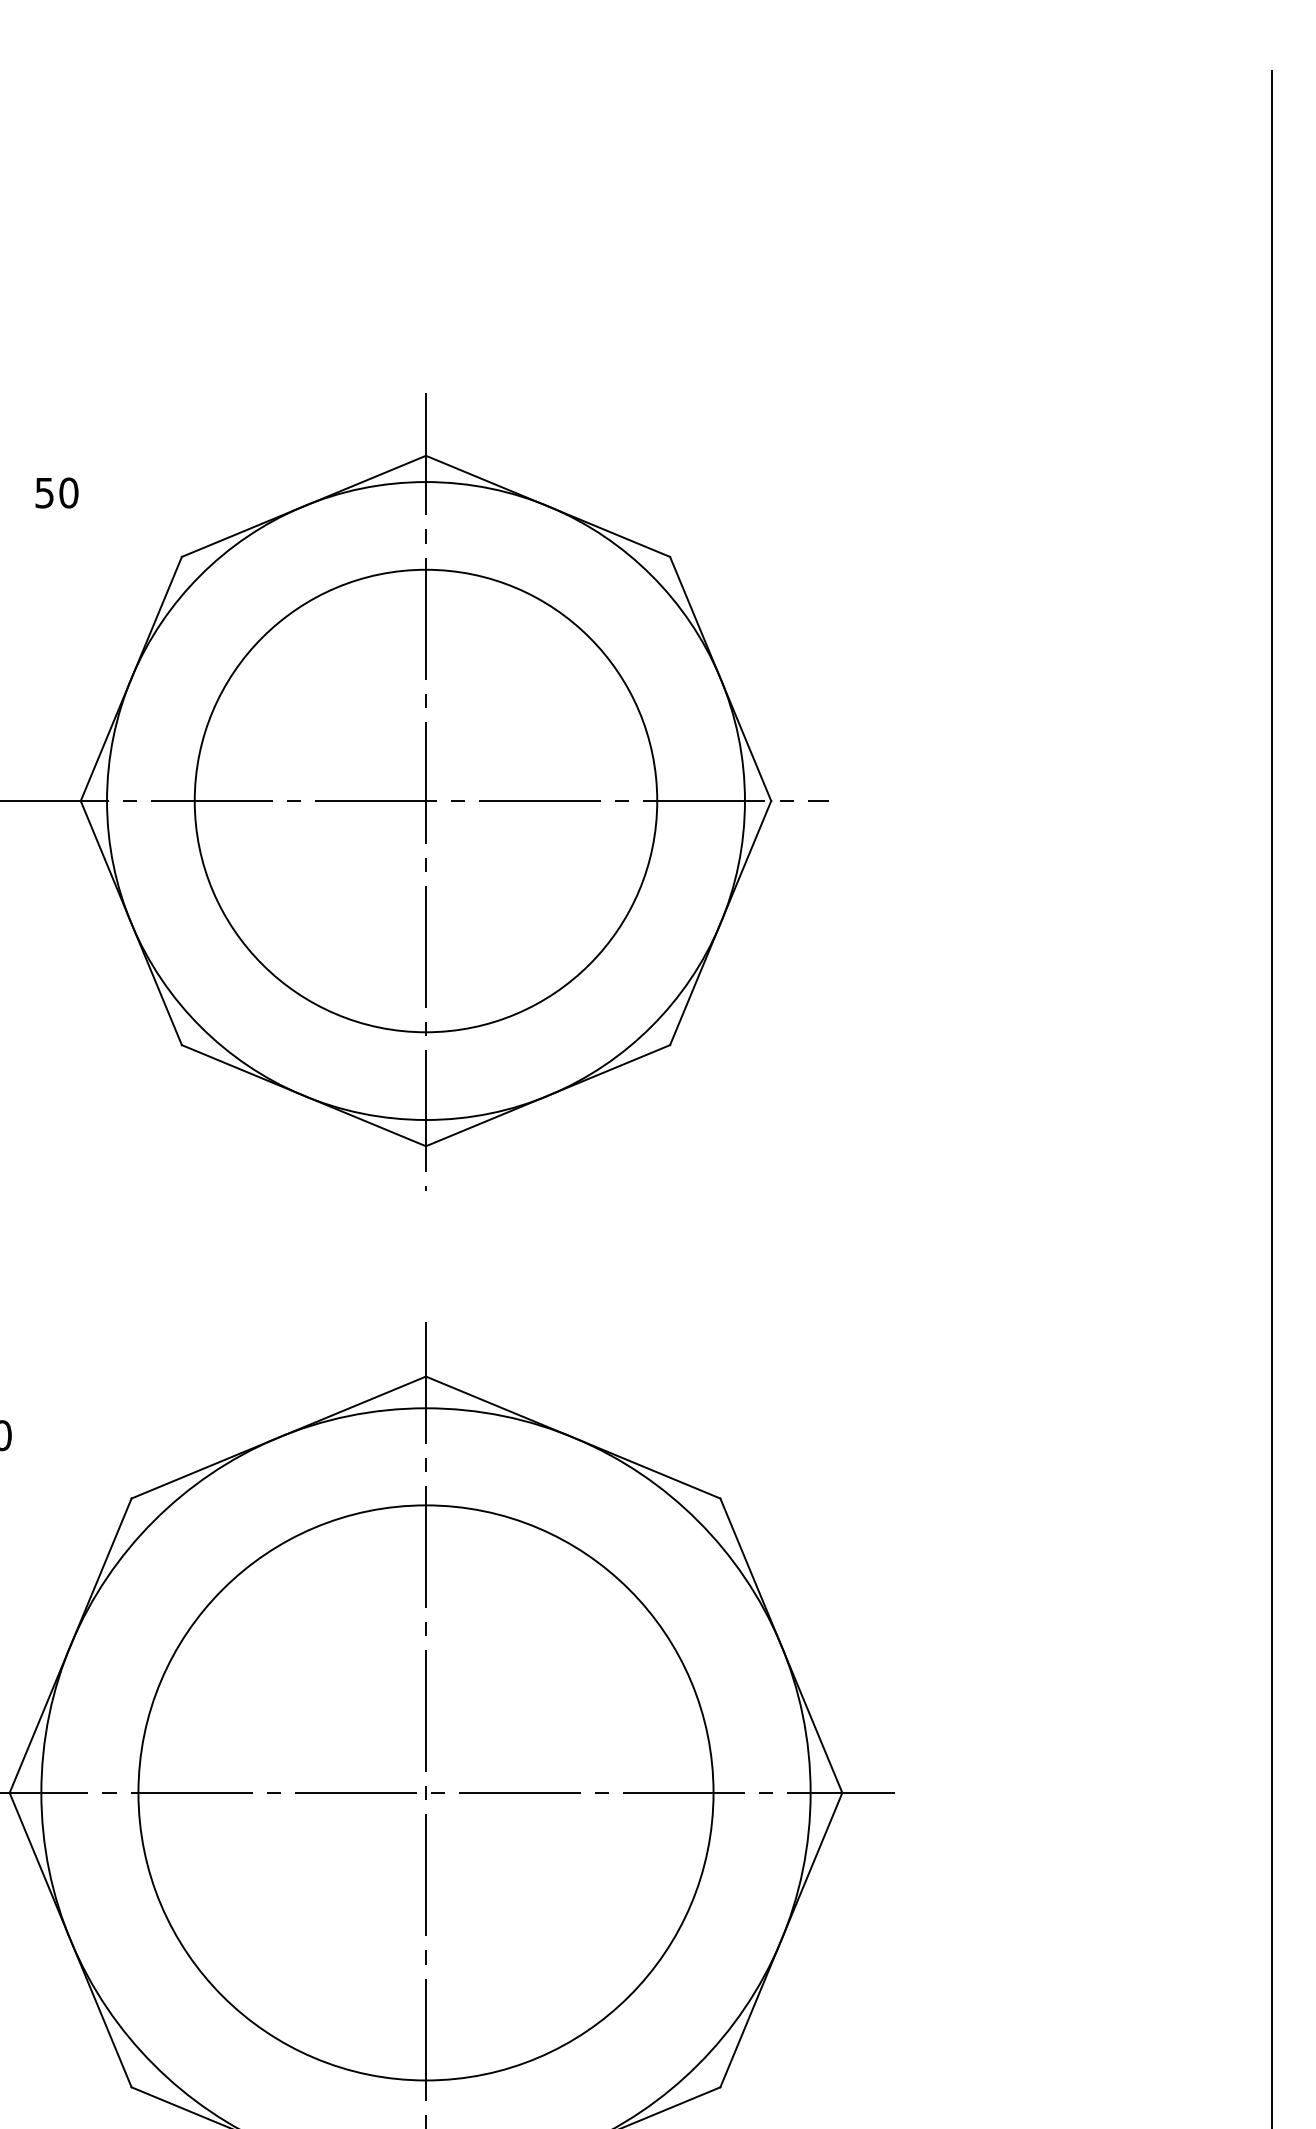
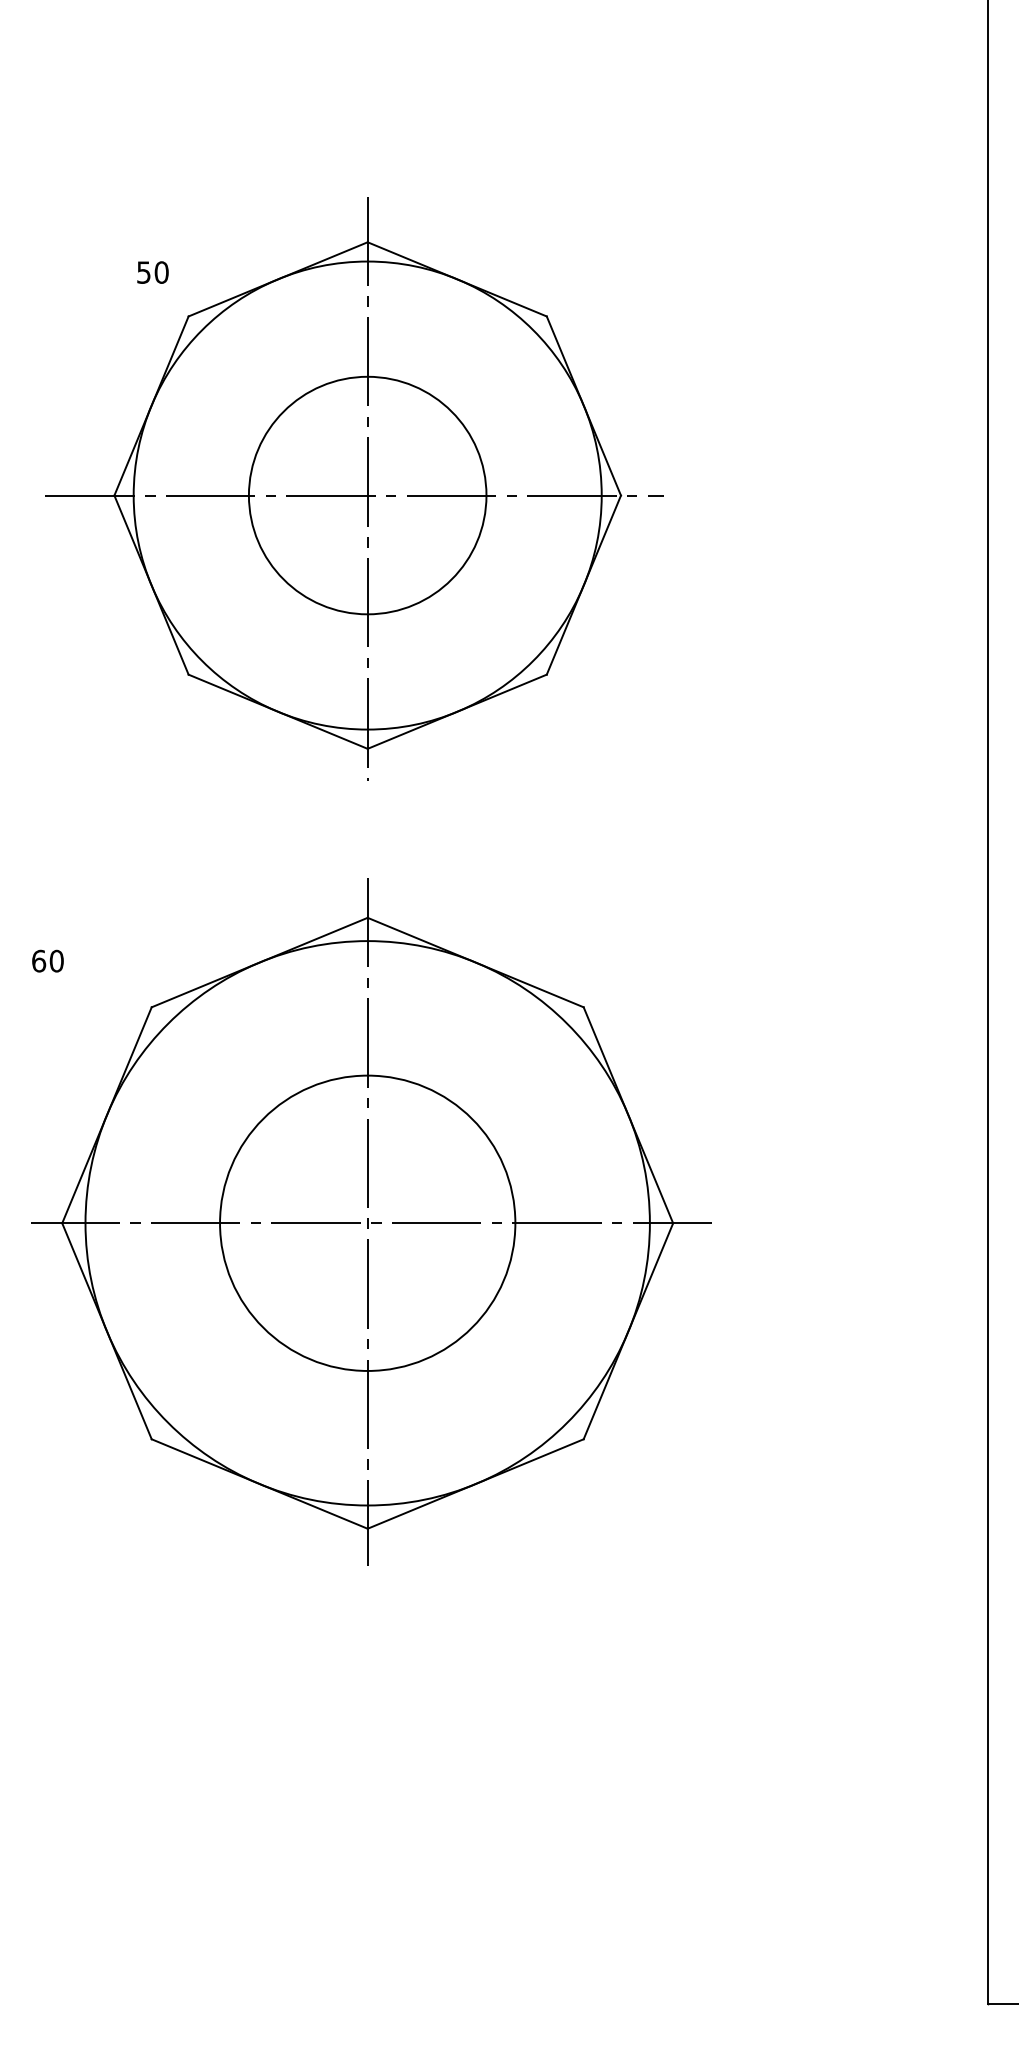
text: (56, 492) -> (152, 272), moved
circle: (425, 800) -> (367, 495), size x0.7
circle: (425, 1793) -> (367, 1223), size x0.7

